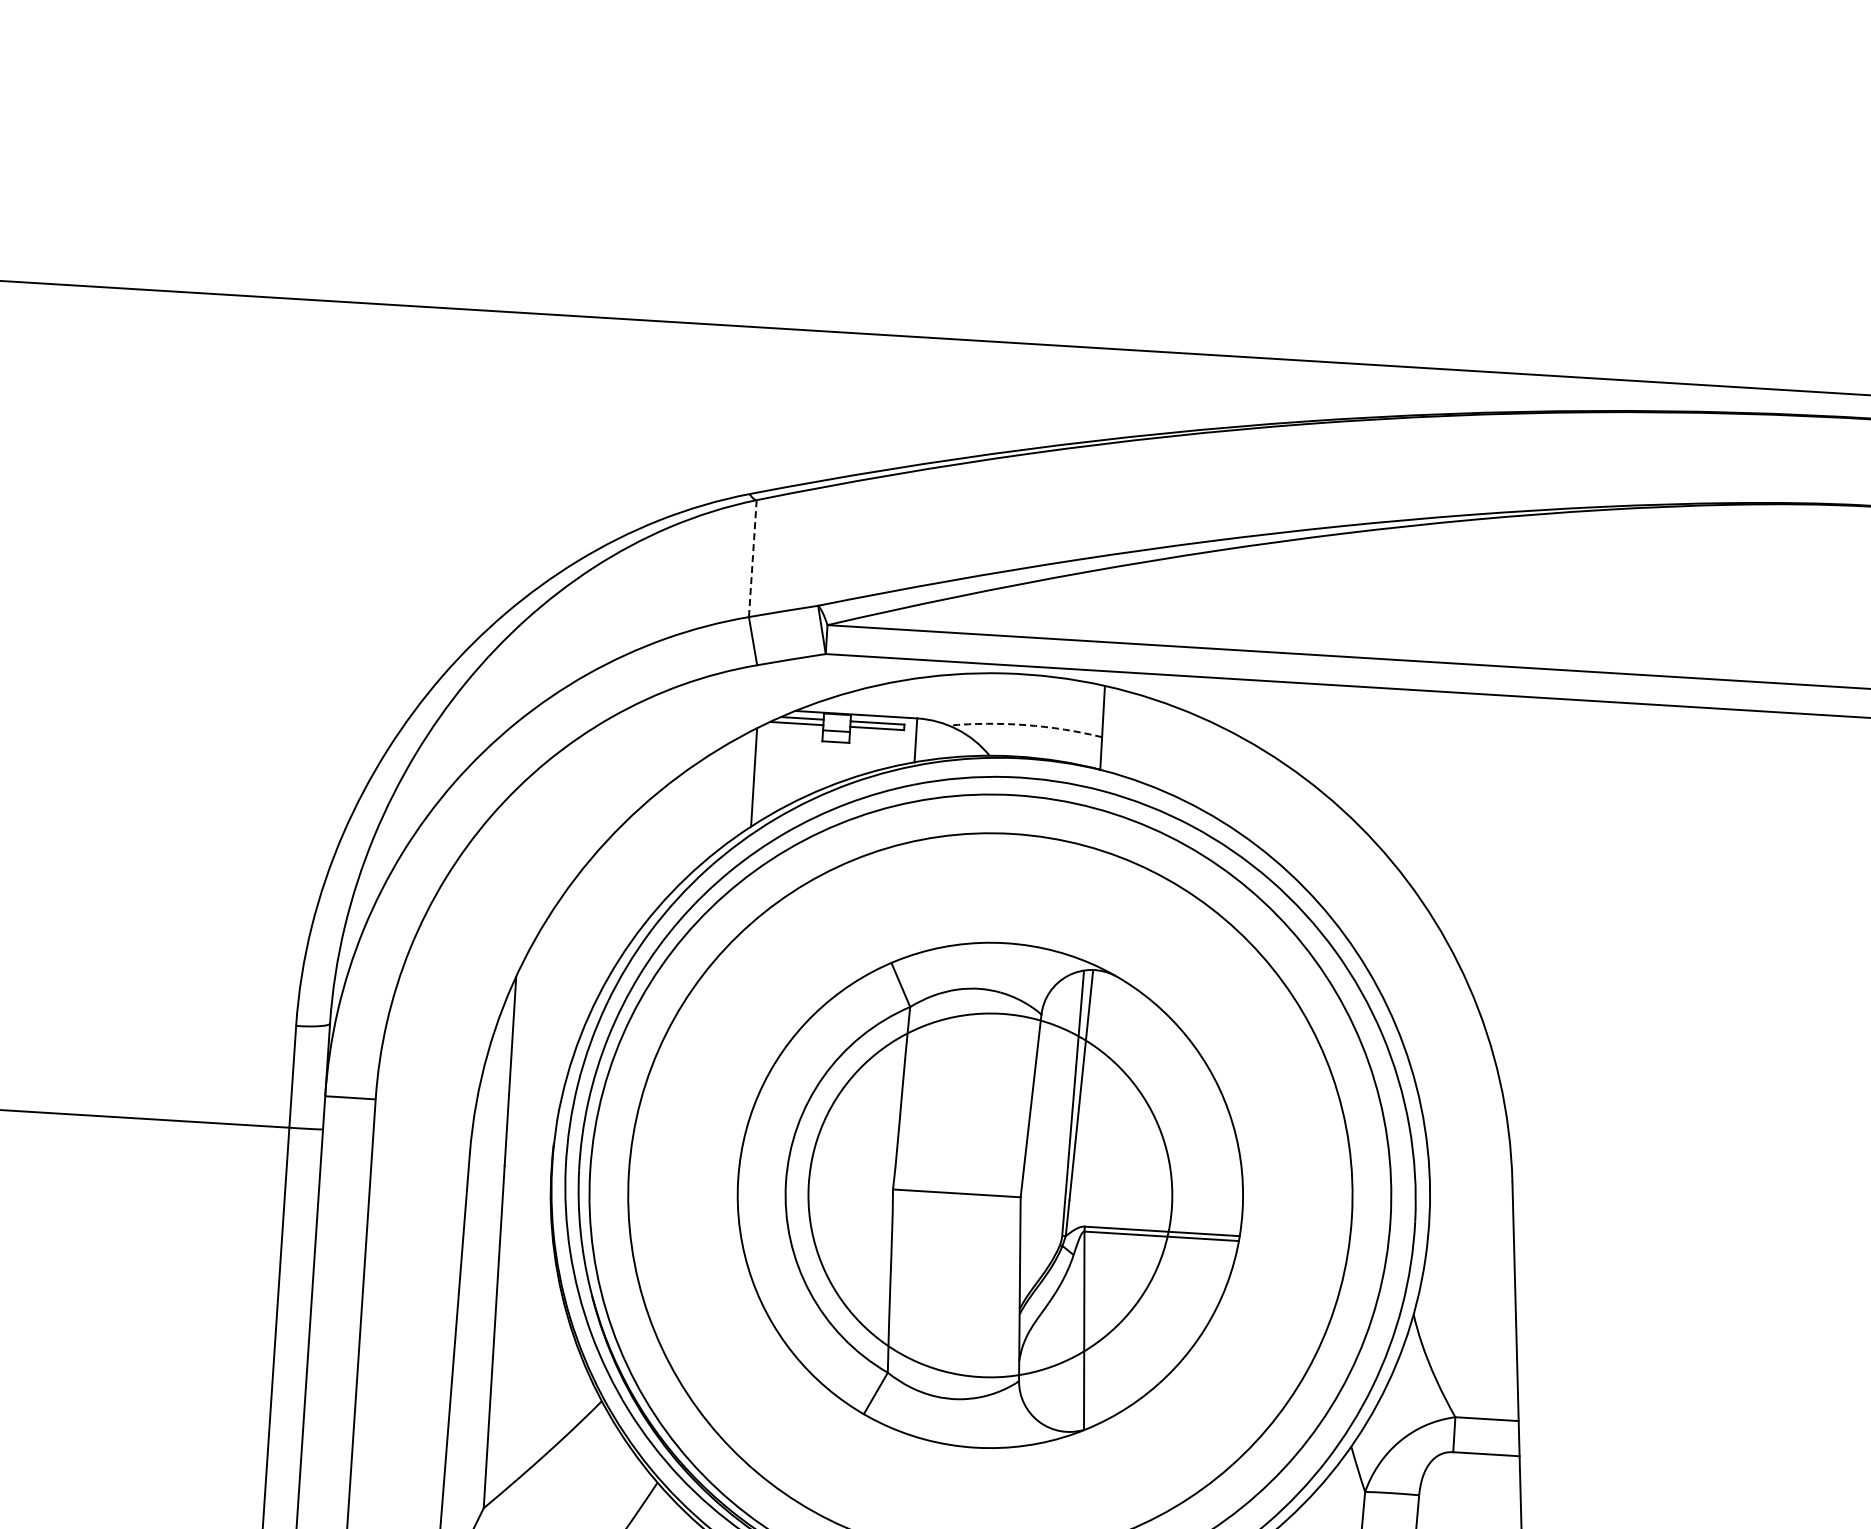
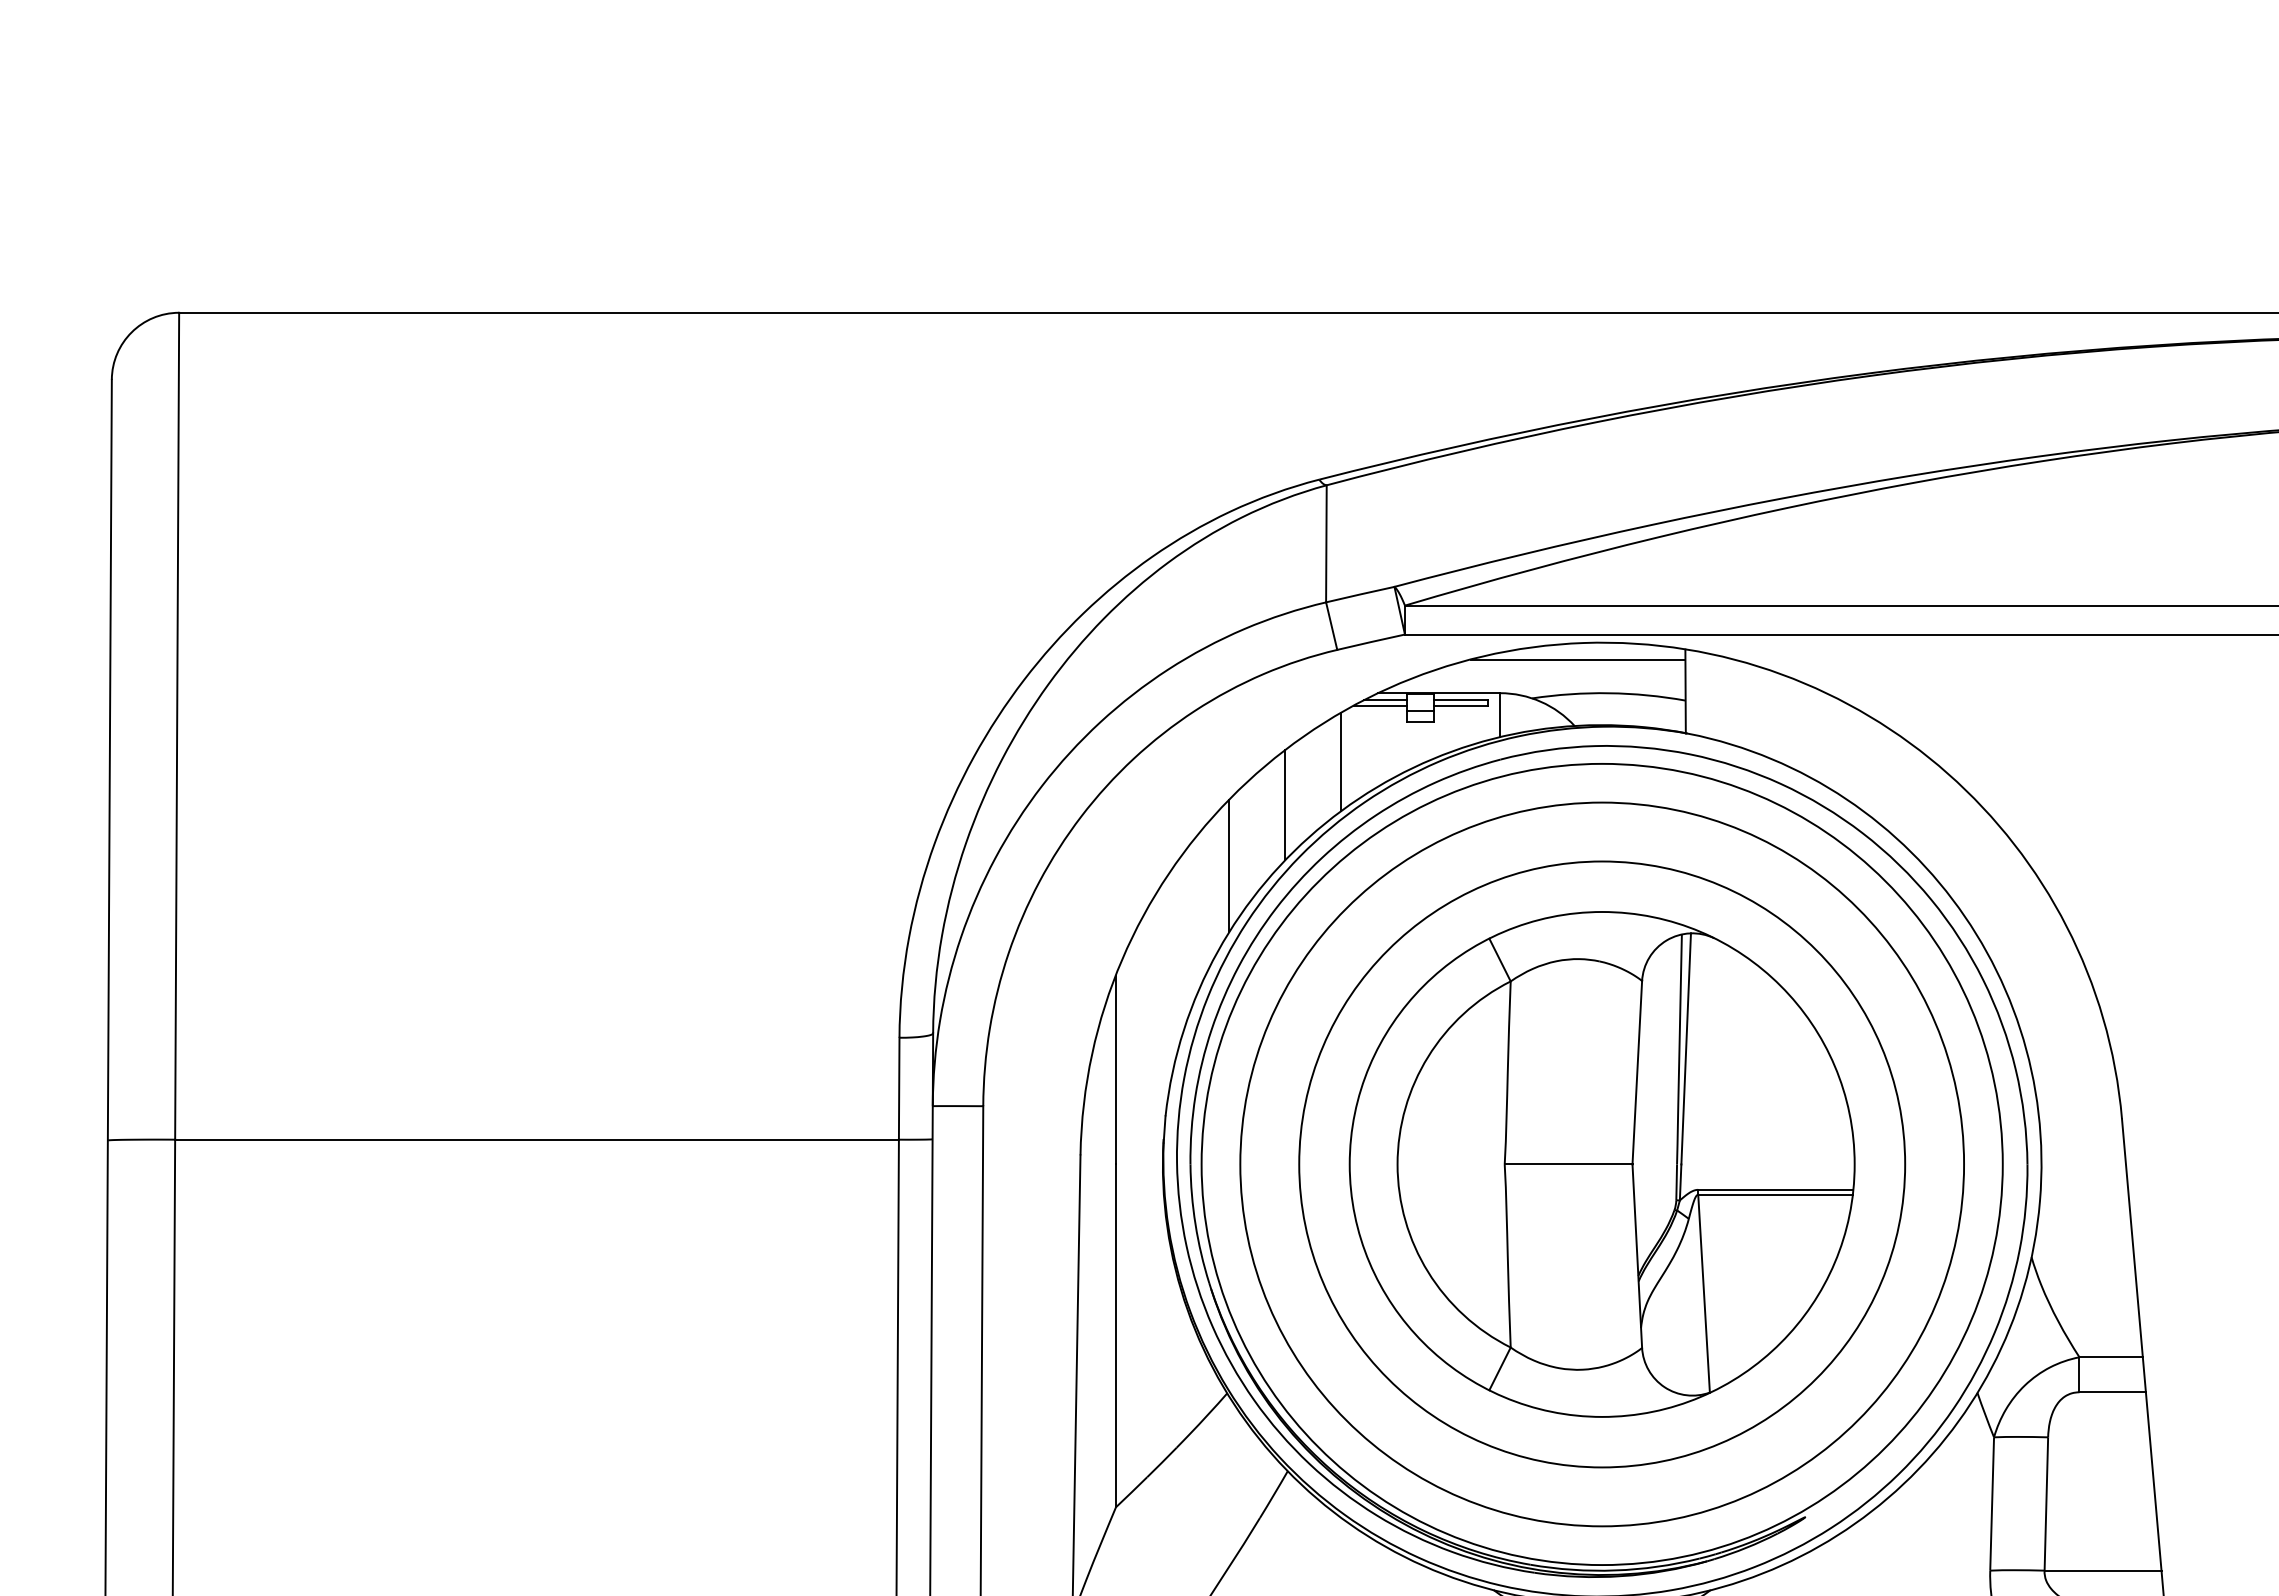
line: (752, 558) -> (1326, 543), dashed -> solid
line: (996, 689) -> (1577, 659), added
arc: (1026, 725) -> (1609, 693), dashed -> solid
line: (695, 817) -> (1285, 805), added
line: (636, 874) -> (1229, 865), added
circle: (990, 1195) -> (1602, 1164), size x1.67

